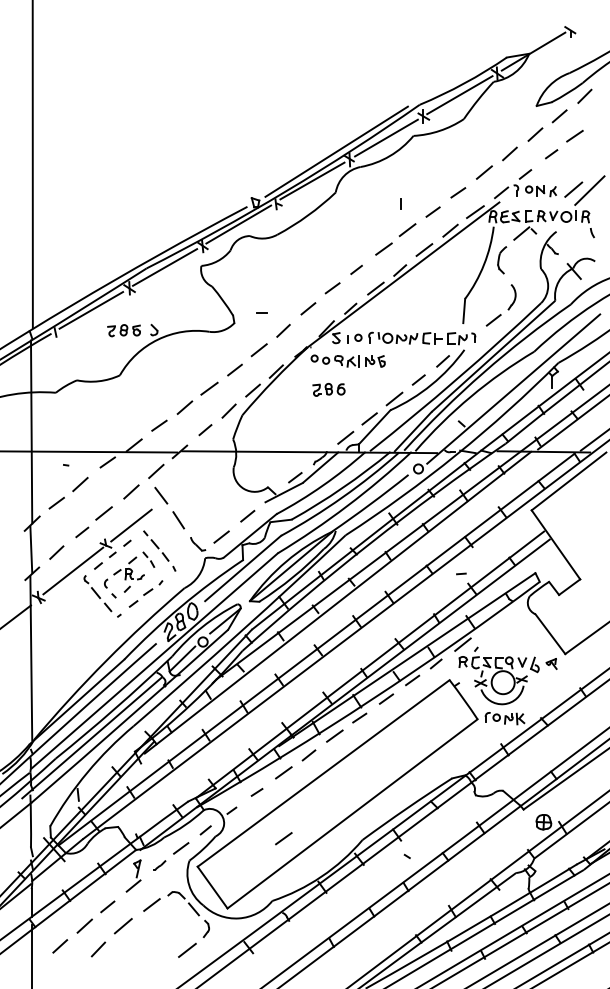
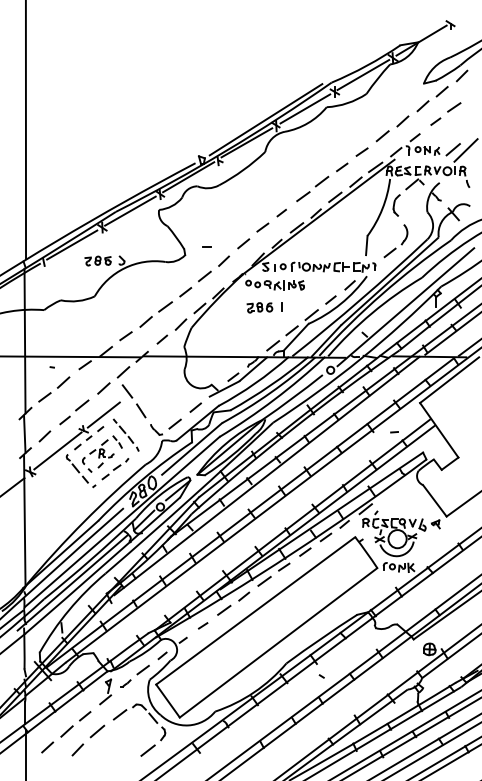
line: (400, 203) -> (281, 306), moved
line: (461, 574) -> (394, 432), moved
line: (284, 837) -> (224, 661), removed

